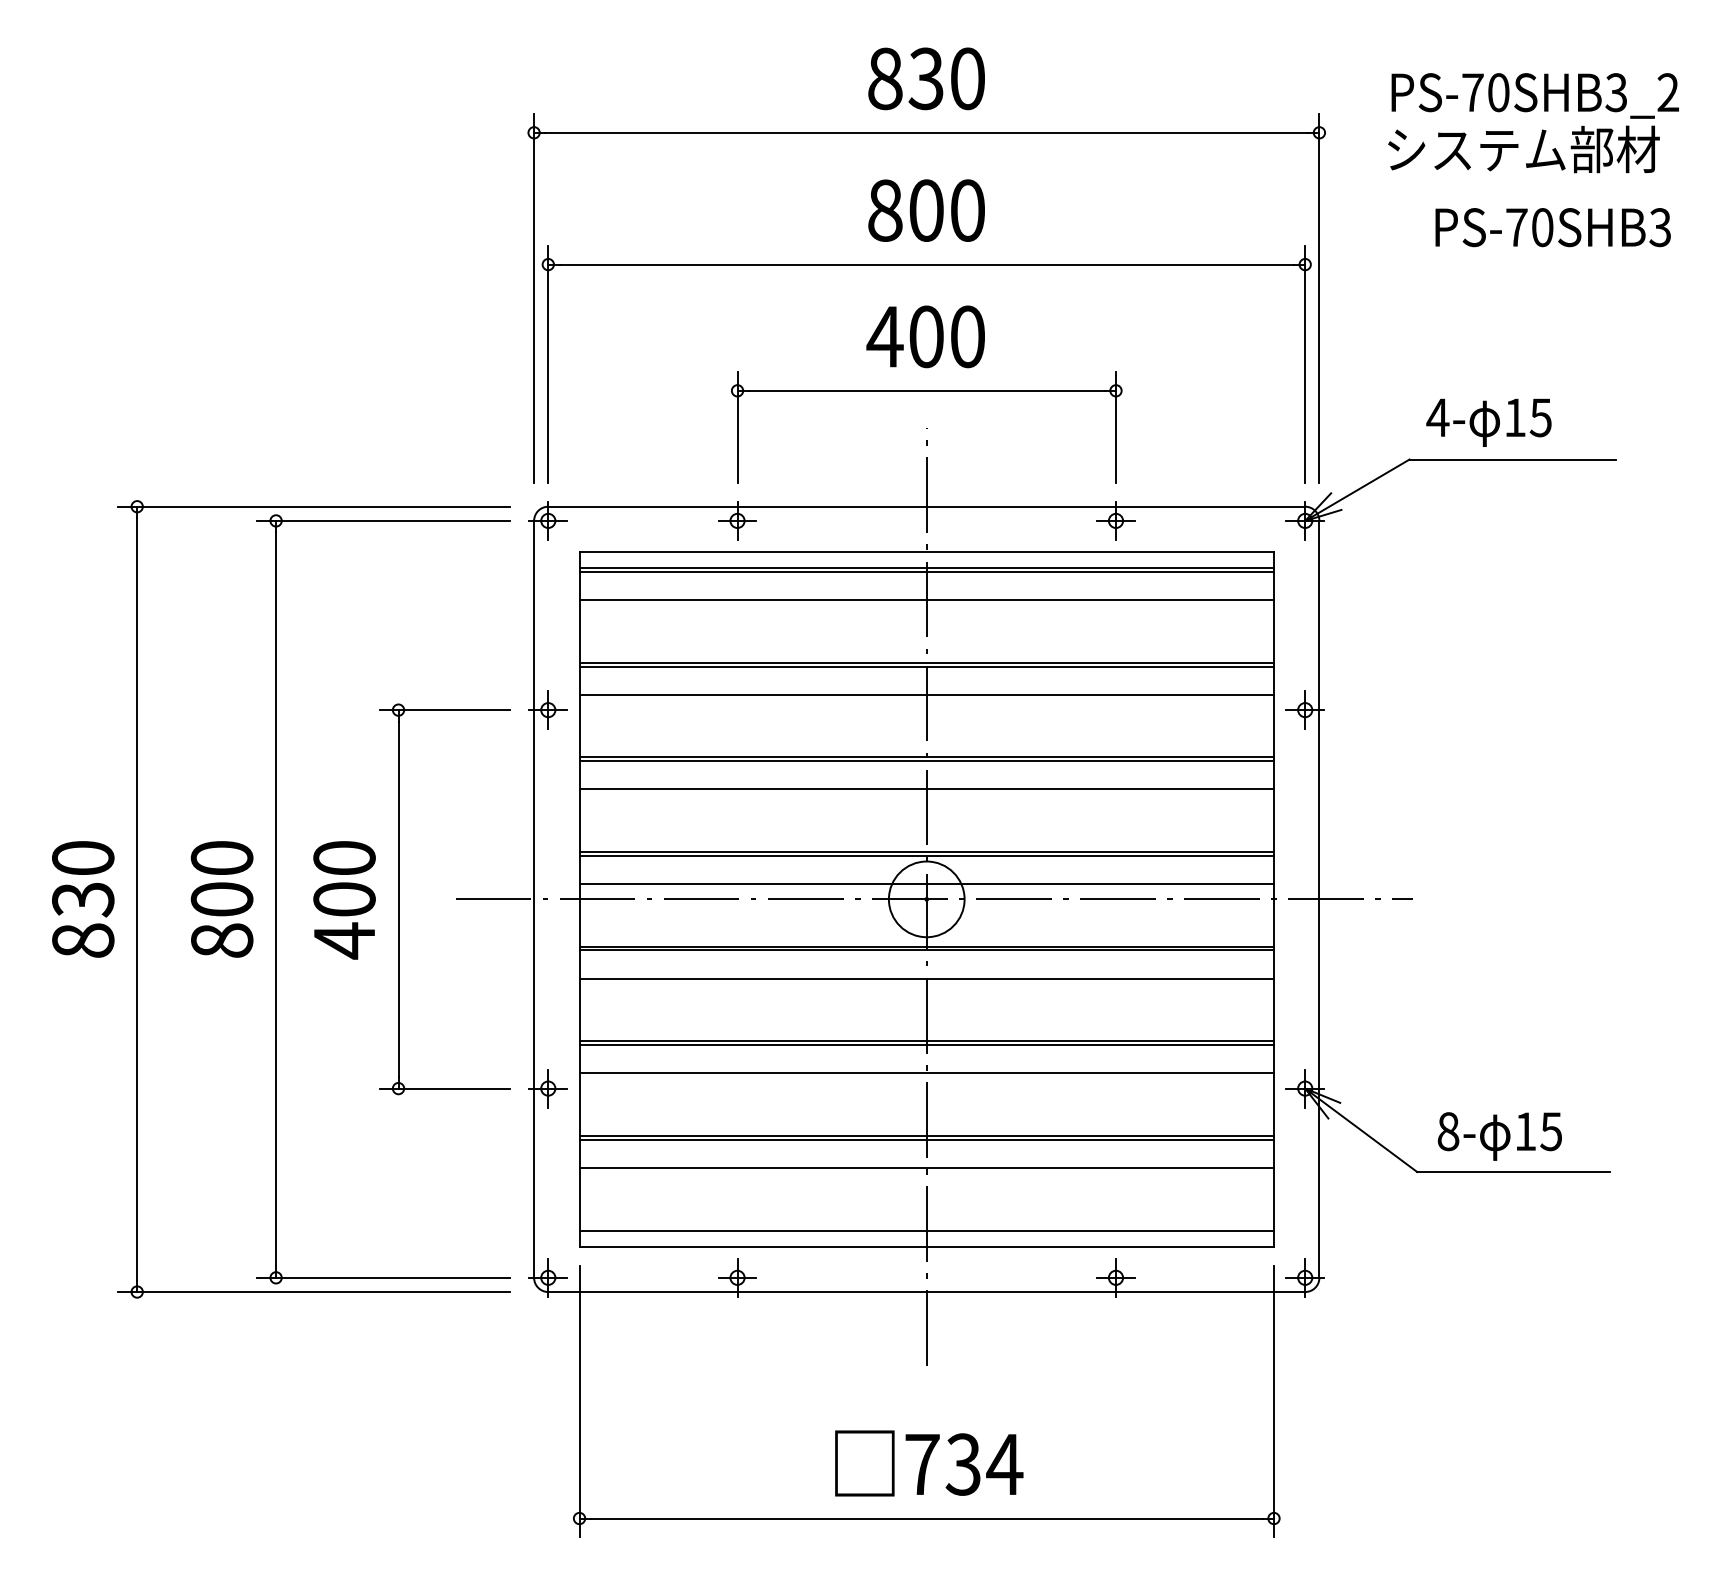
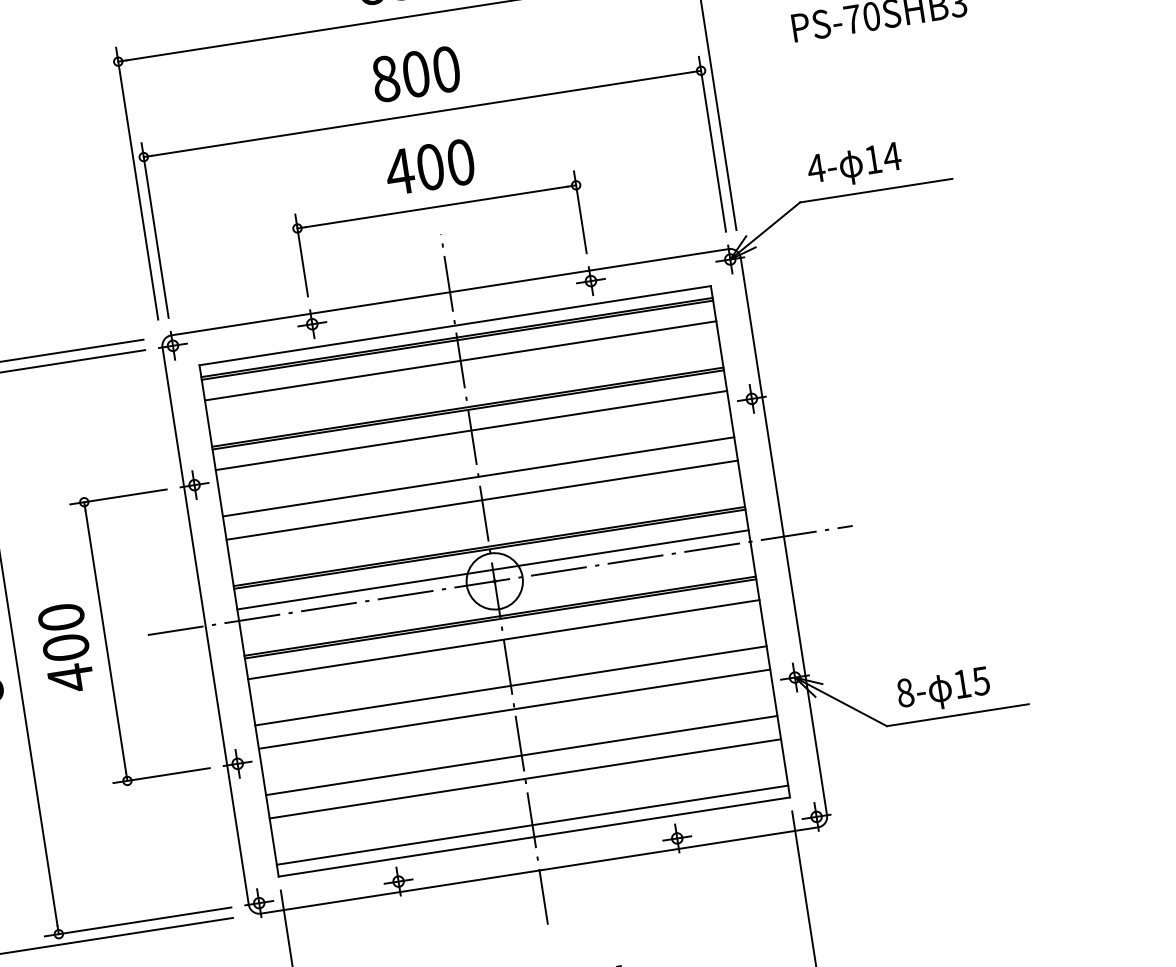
text: (1540, 417) -> (891, 156), 15 -> 14
line: (926, 761) -> (478, 479), removed
line: (926, 1044) -> (511, 688), removed
line: (926, 1139) -> (521, 758), removed

